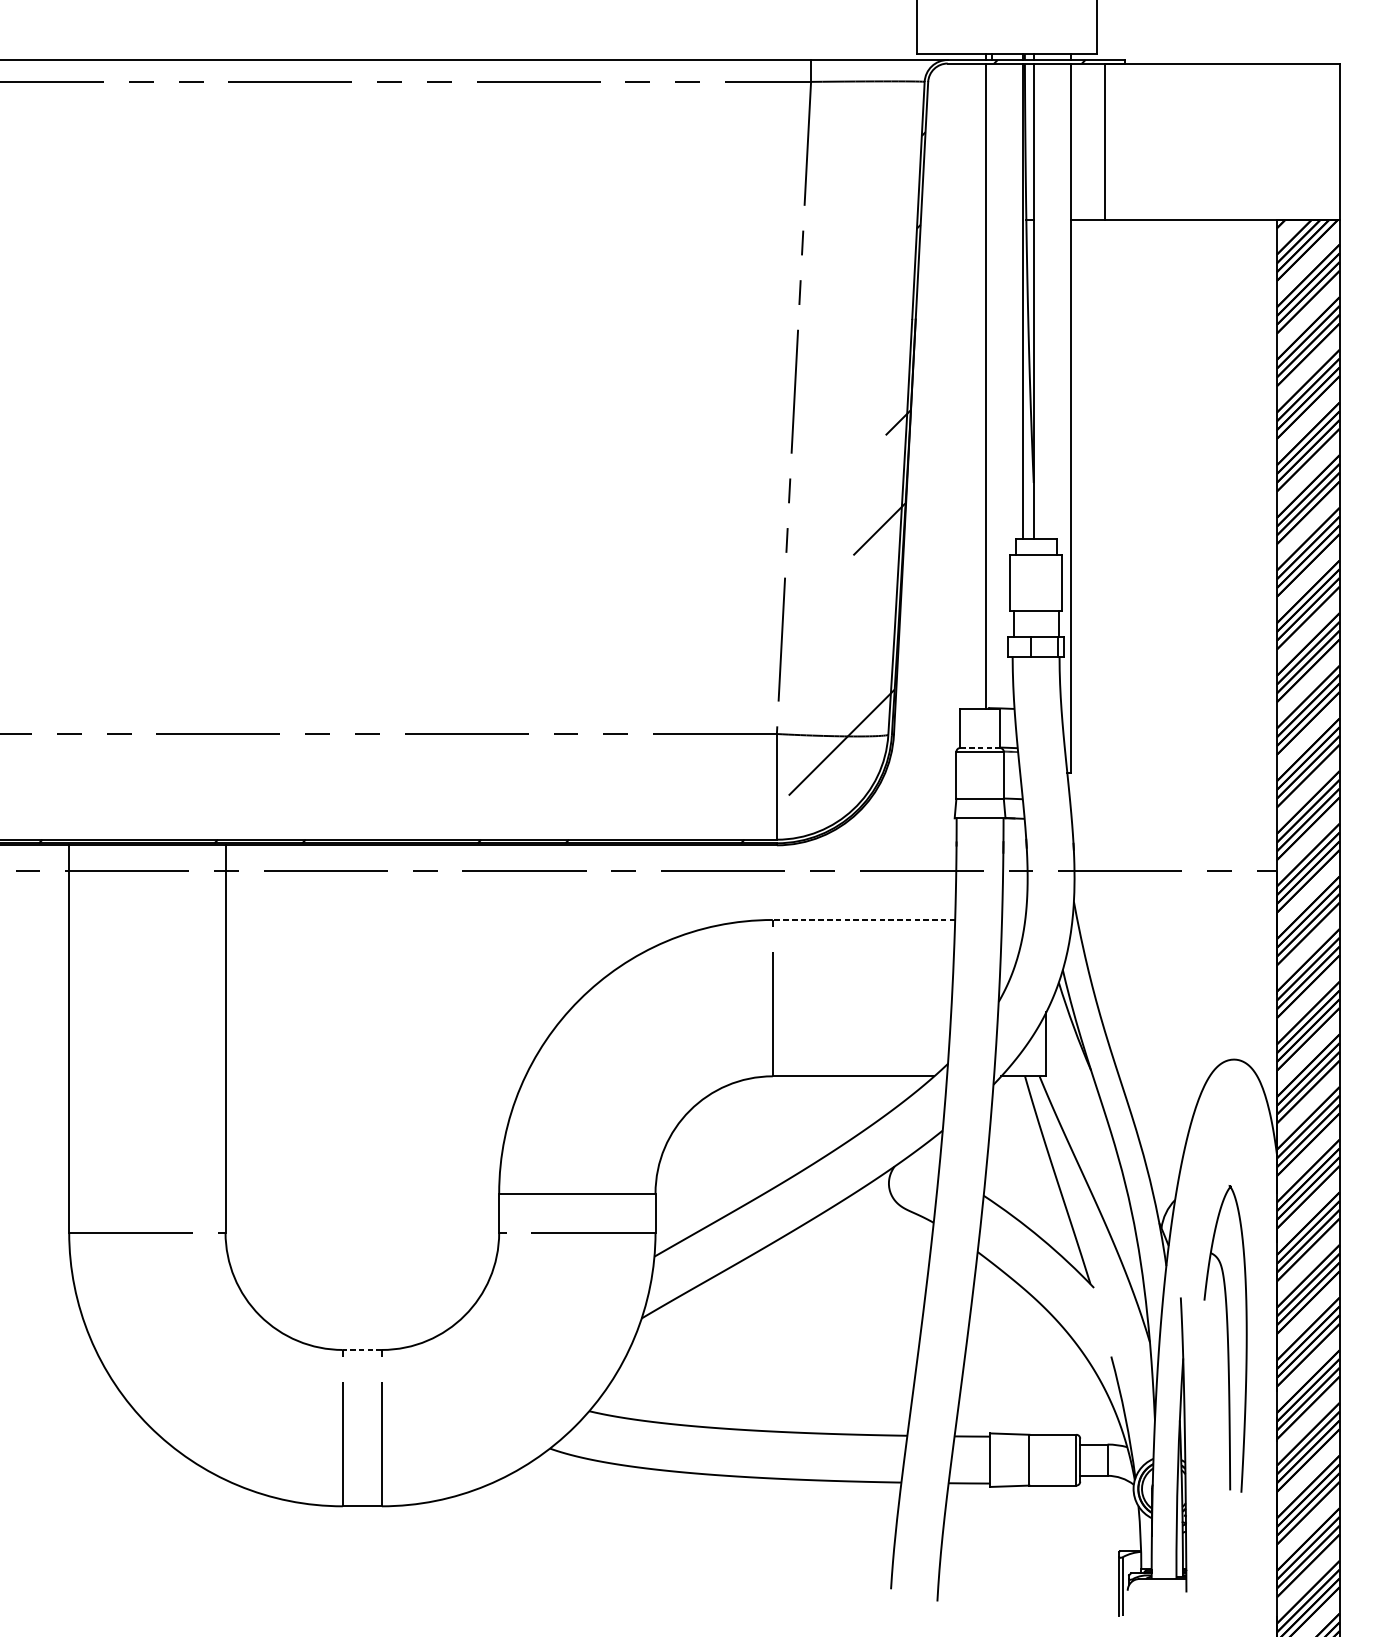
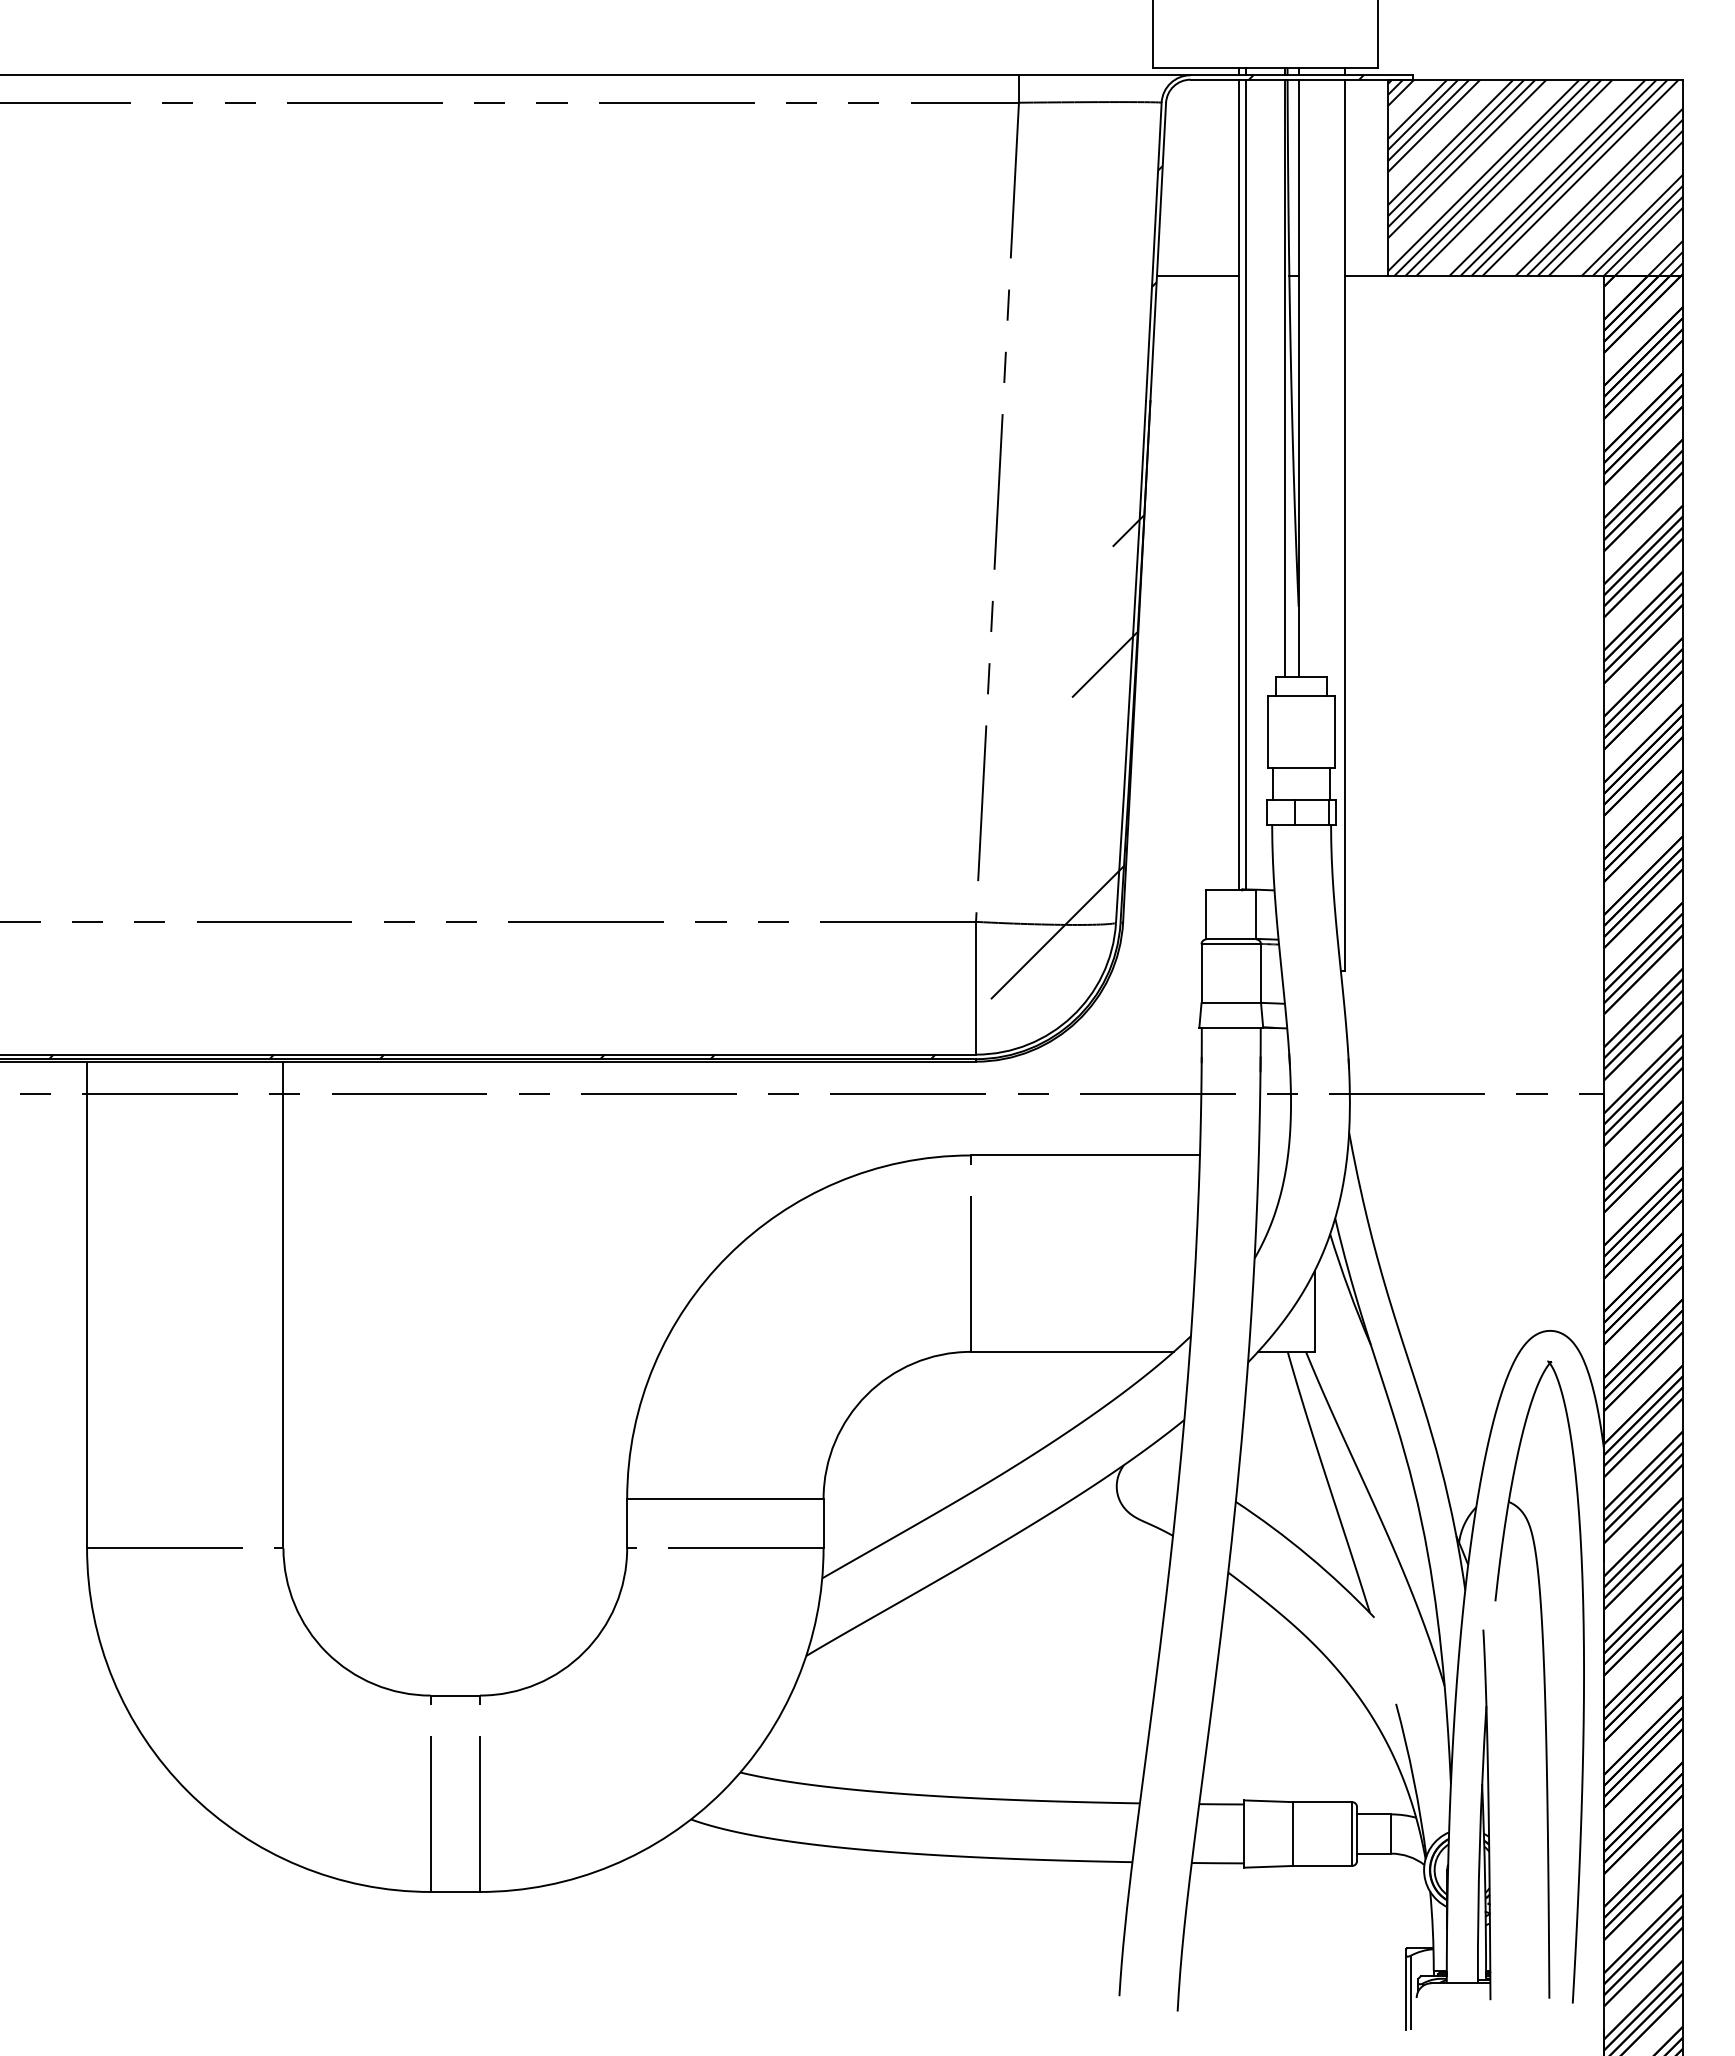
hatch: (1222, 141) -> (1535, 177), added
line: (953, 220) -> (1197, 276), added
line: (992, 385) -> (1246, 484), added
line: (980, 748) -> (1231, 939), dashed -> solid
line: (864, 920) -> (1085, 1155), dashed -> solid
part: (1225, 1338) -> (1539, 1681), size x1.67
line: (362, 1349) -> (455, 1695), dashed -> solid

